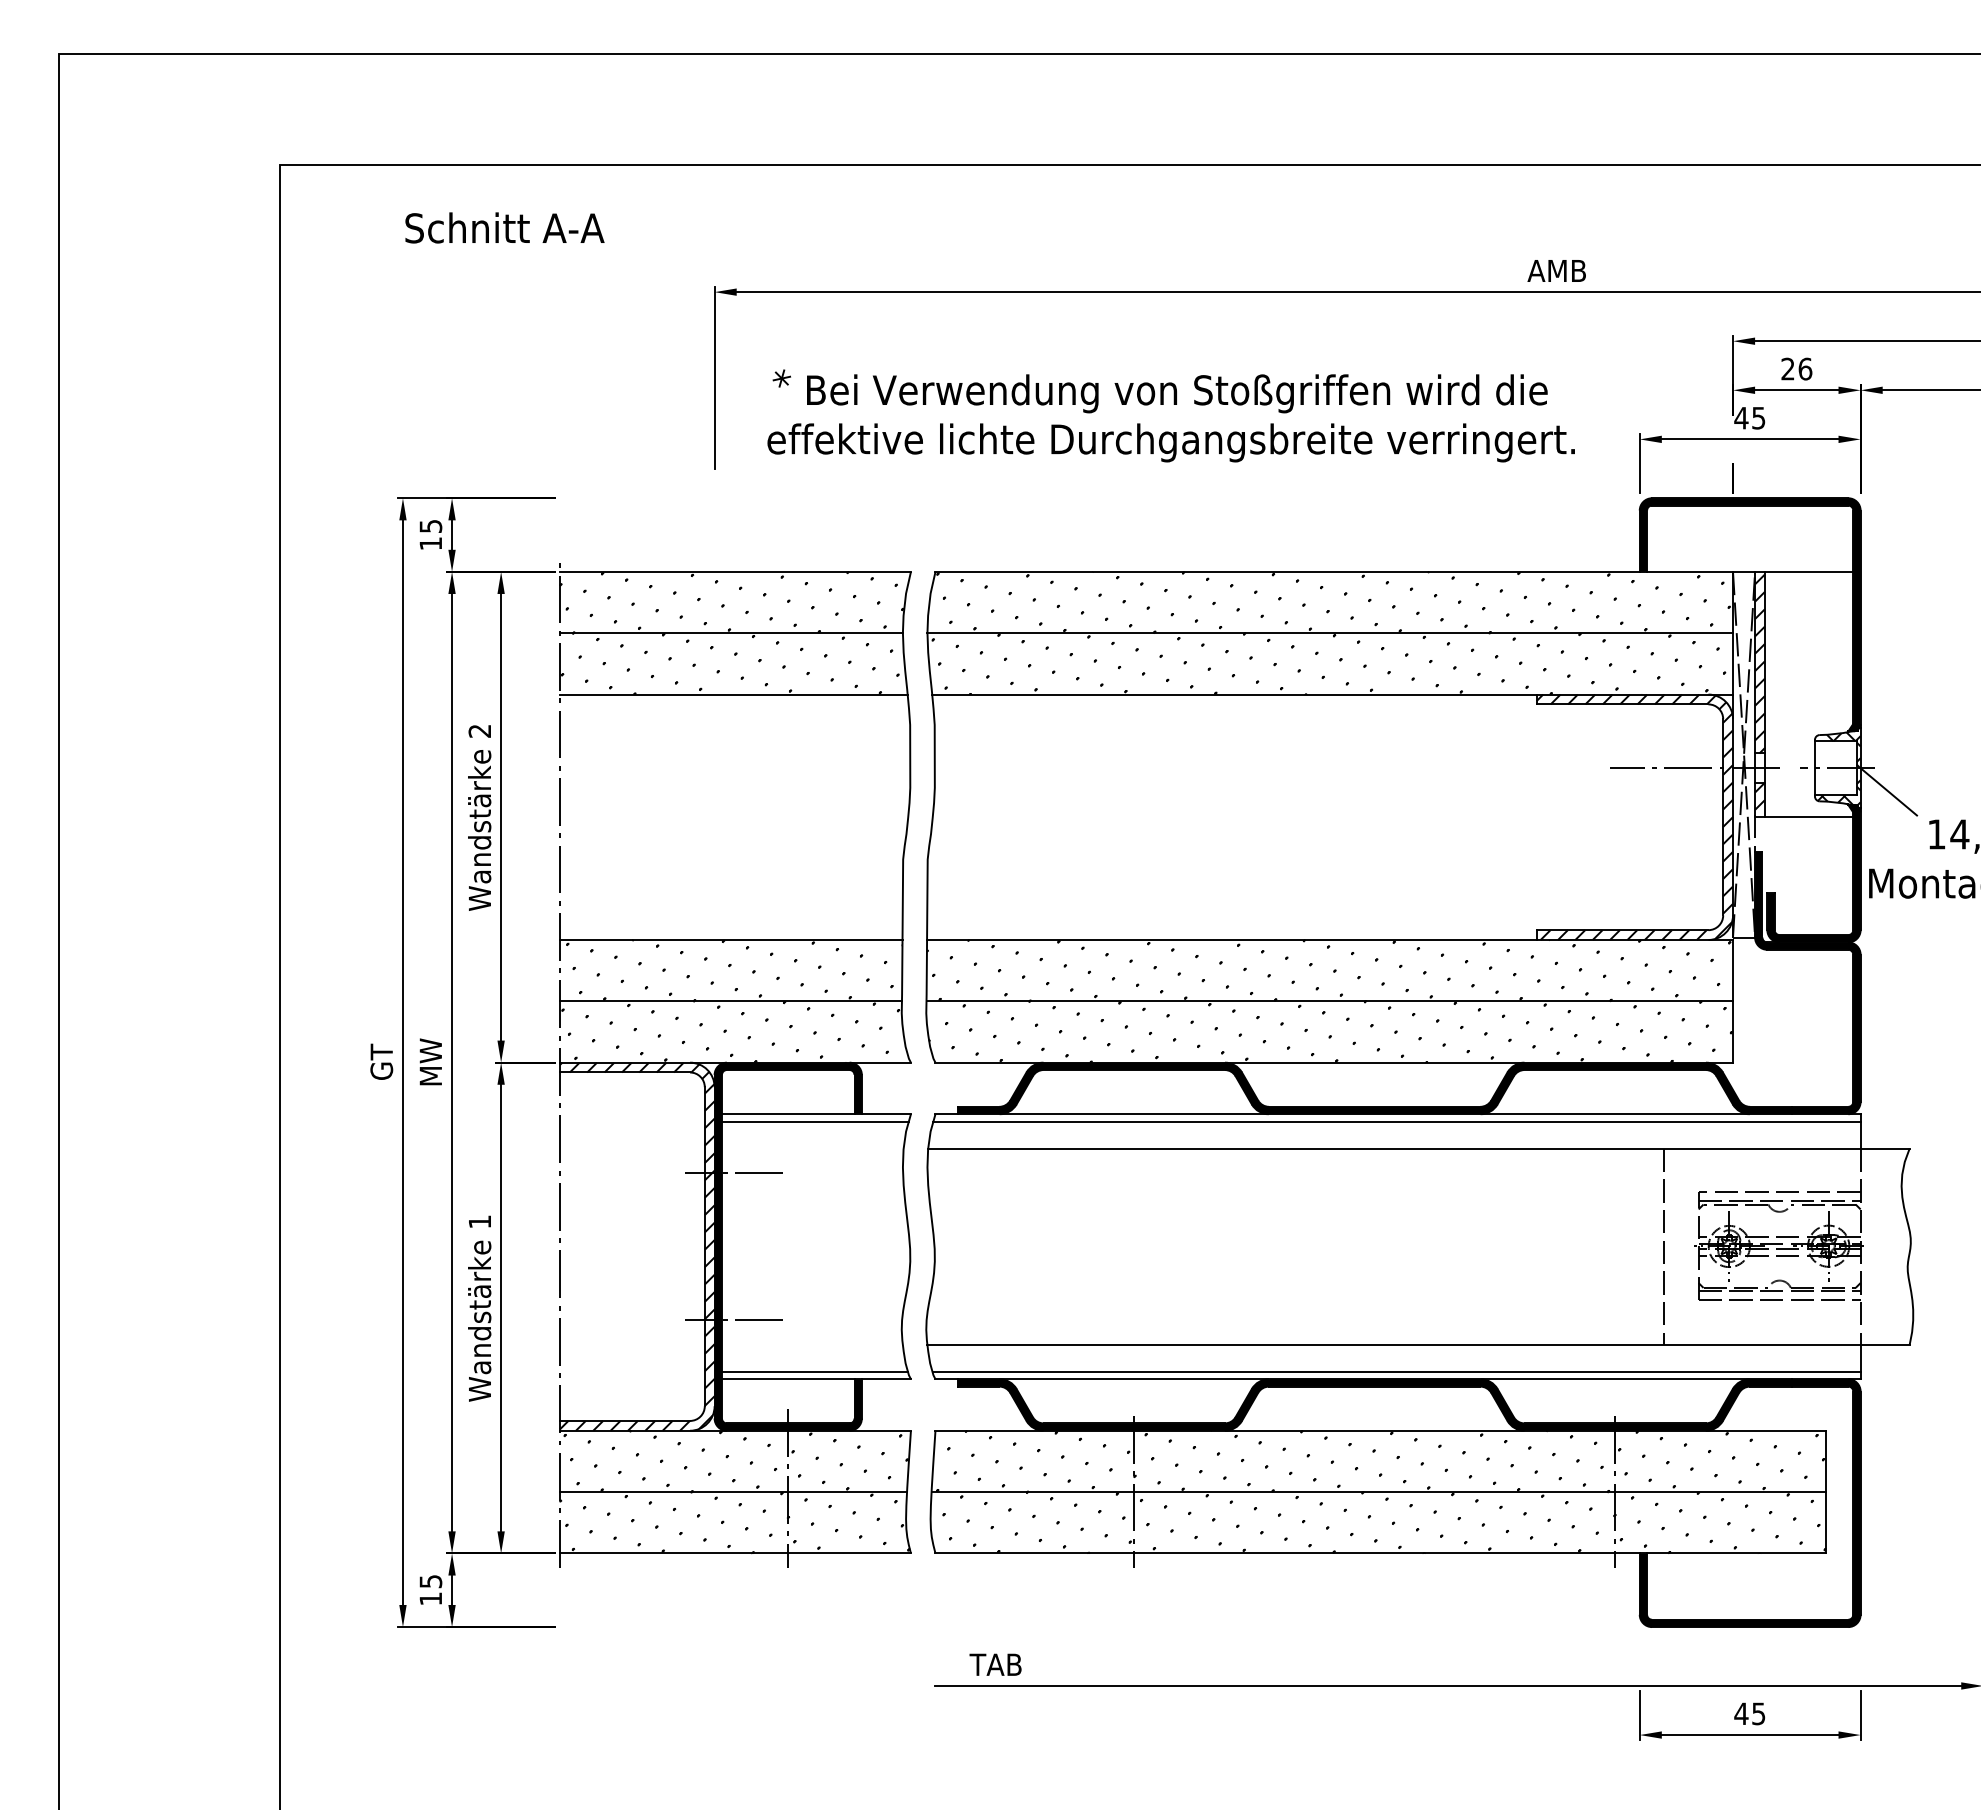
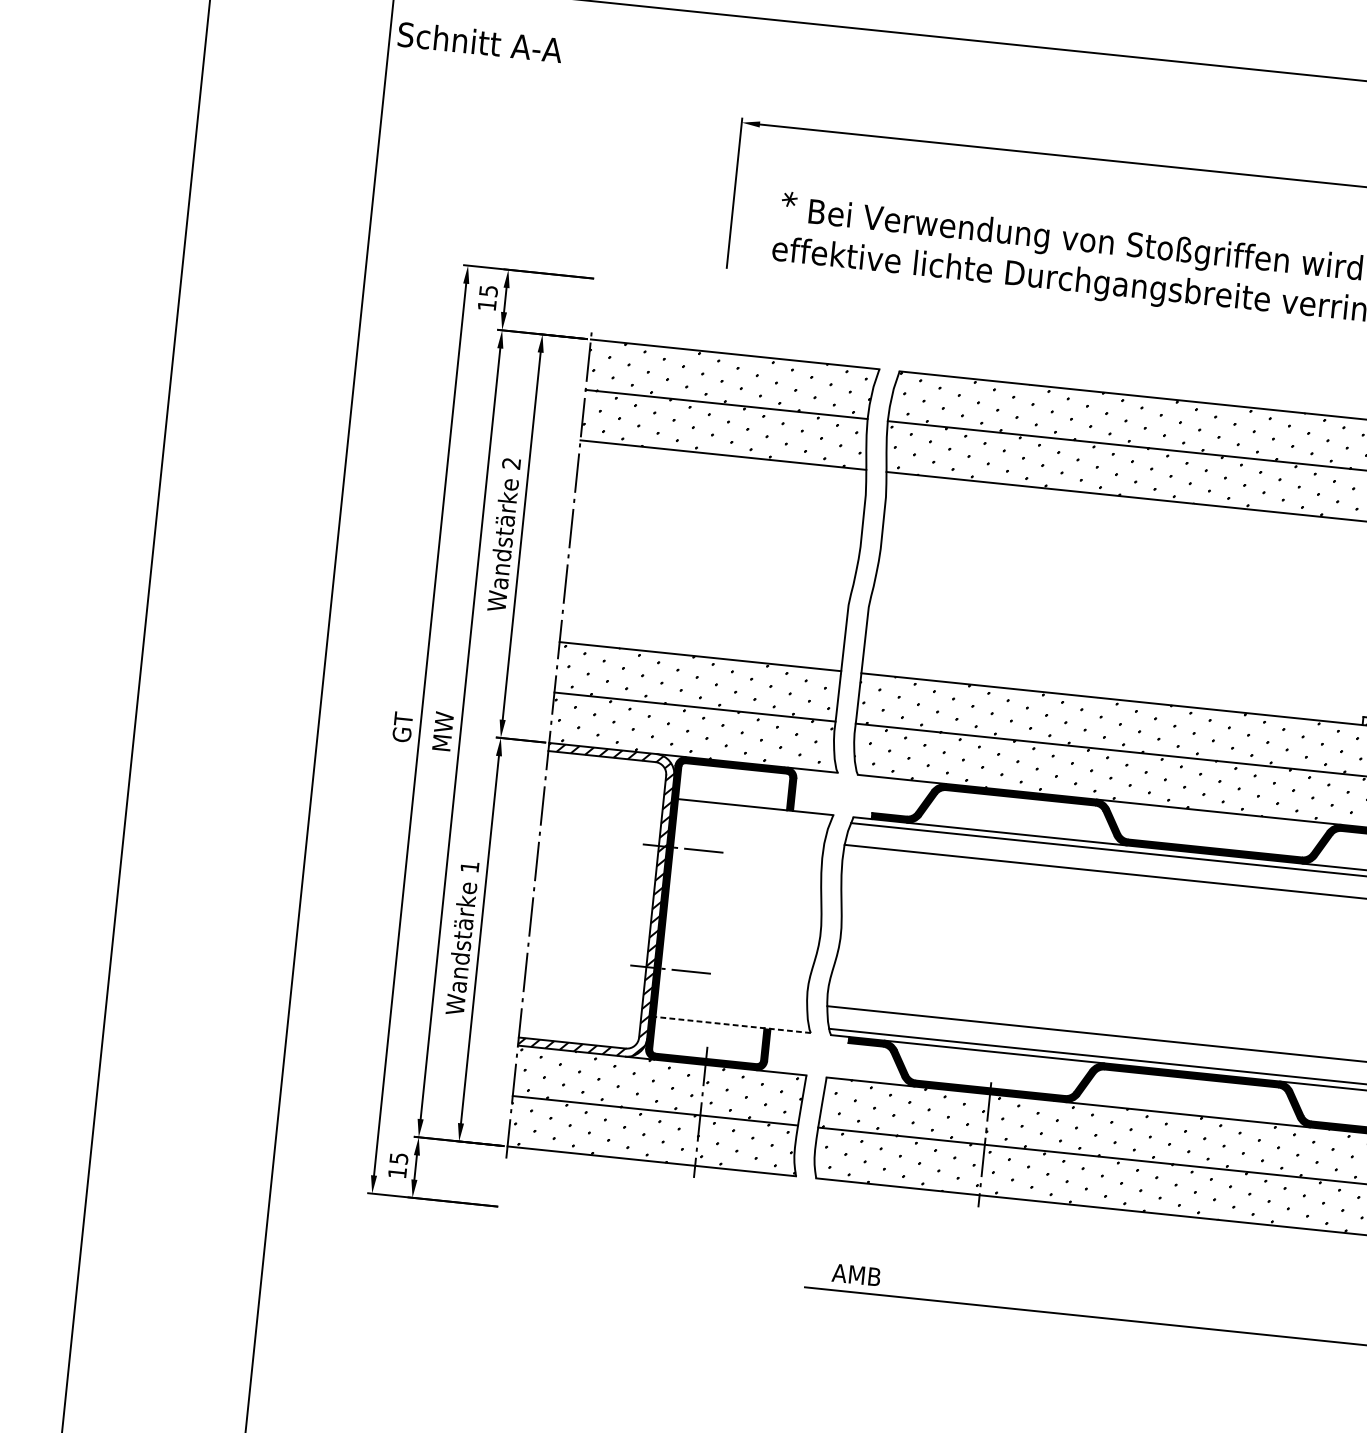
text: (504, 227) -> (480, 41), moved
line: (814, 1121) -> (753, 812), removed
line: (814, 1371) -> (732, 1018), removed
line: (815, 1379) -> (732, 1025), solid -> dashed
text: (995, 1664) -> (856, 1274), TAB -> AMB

